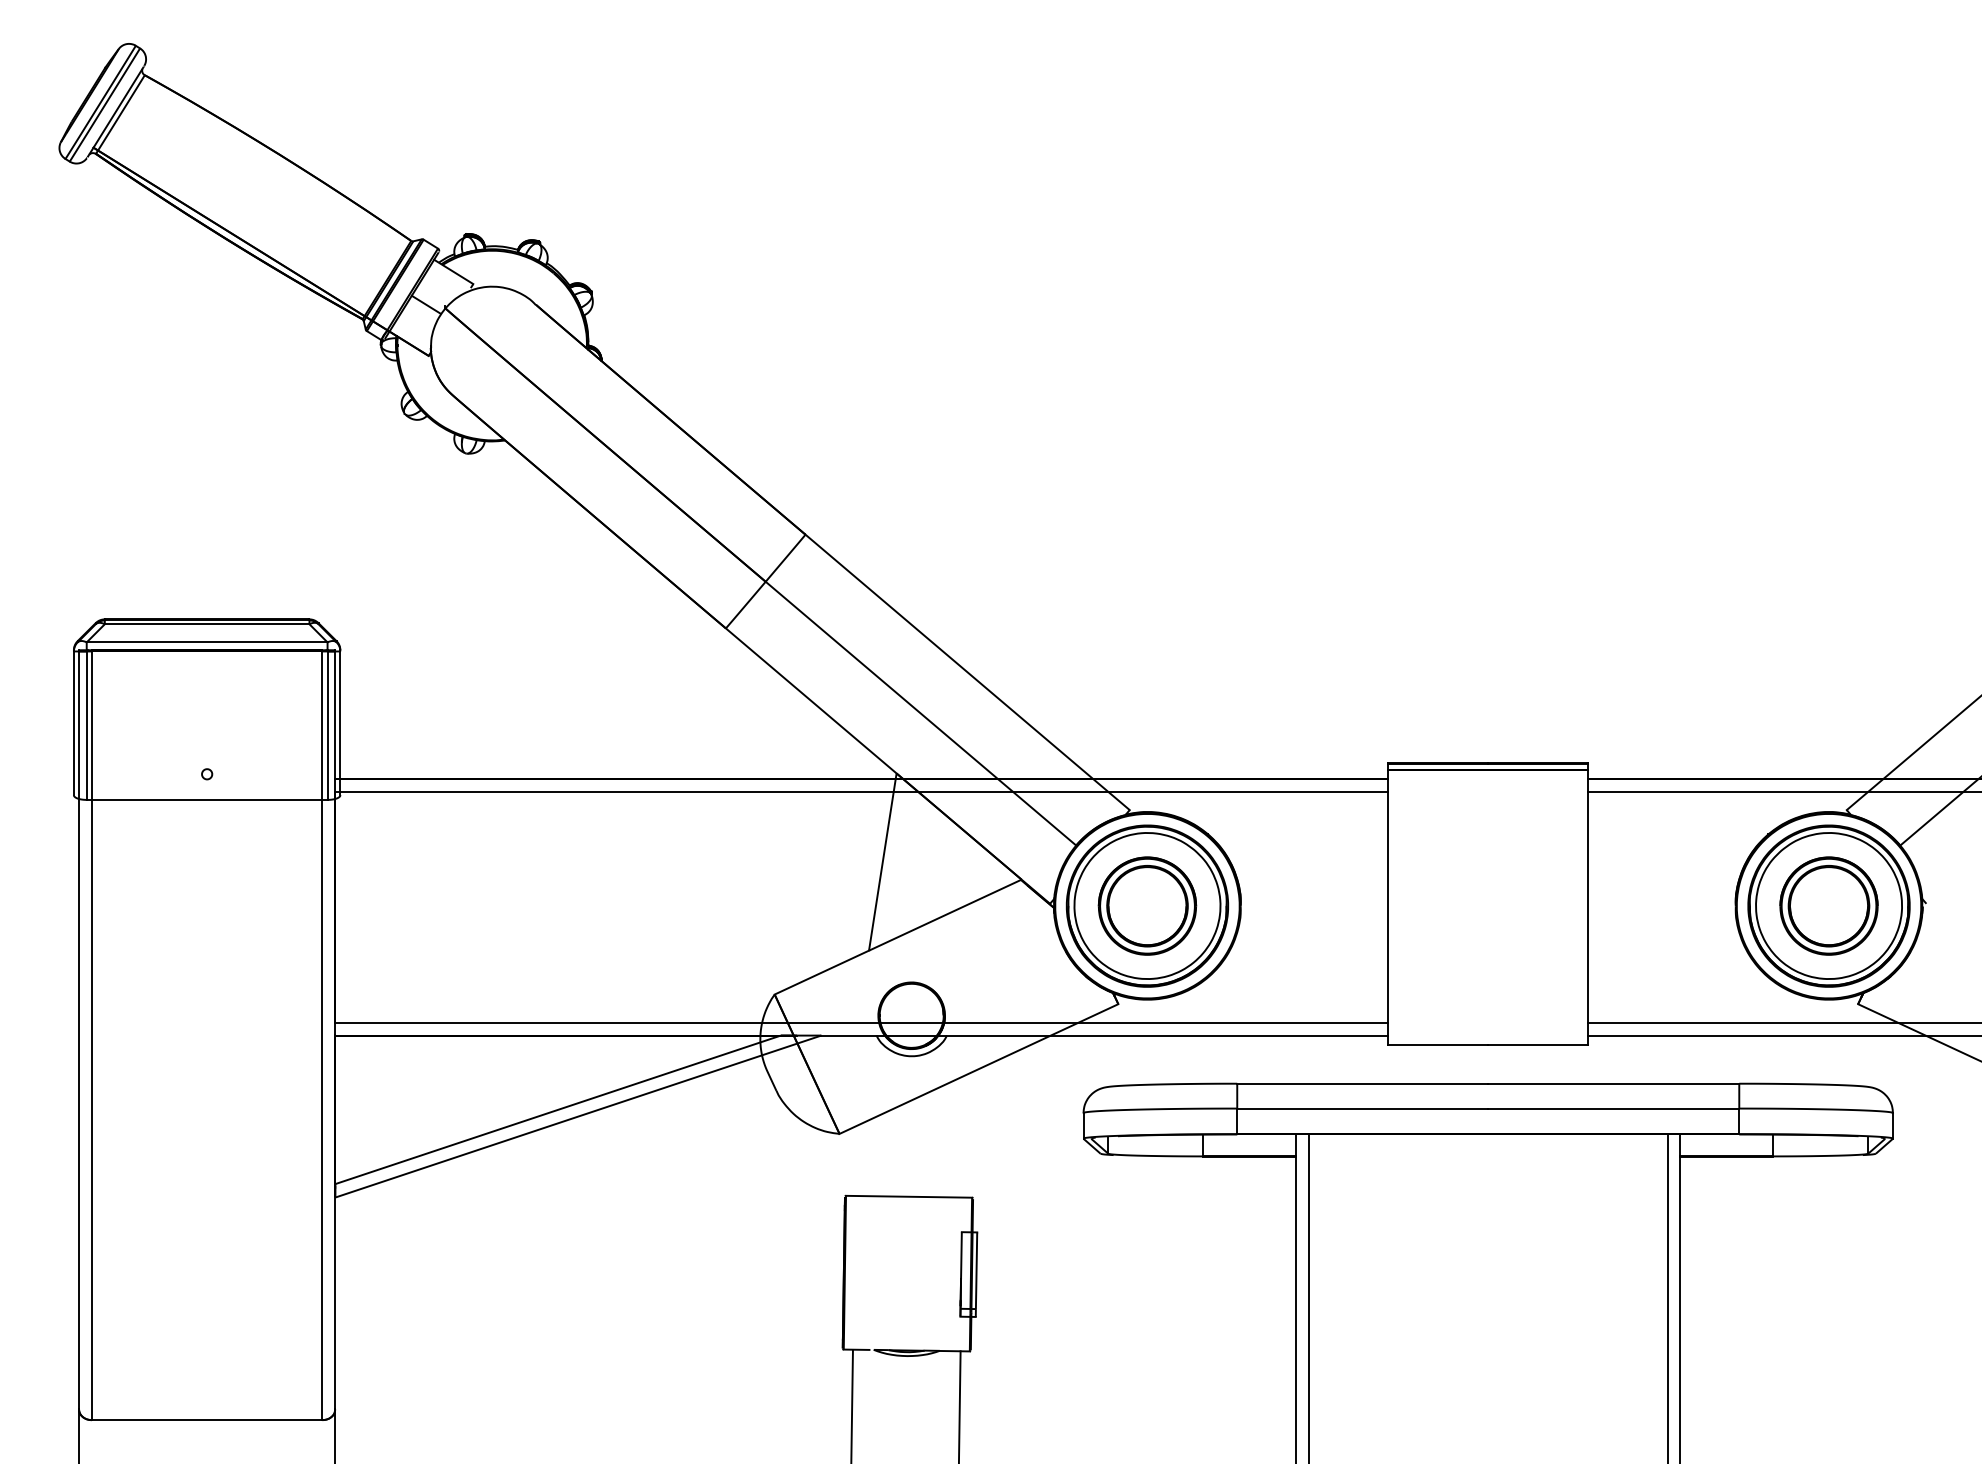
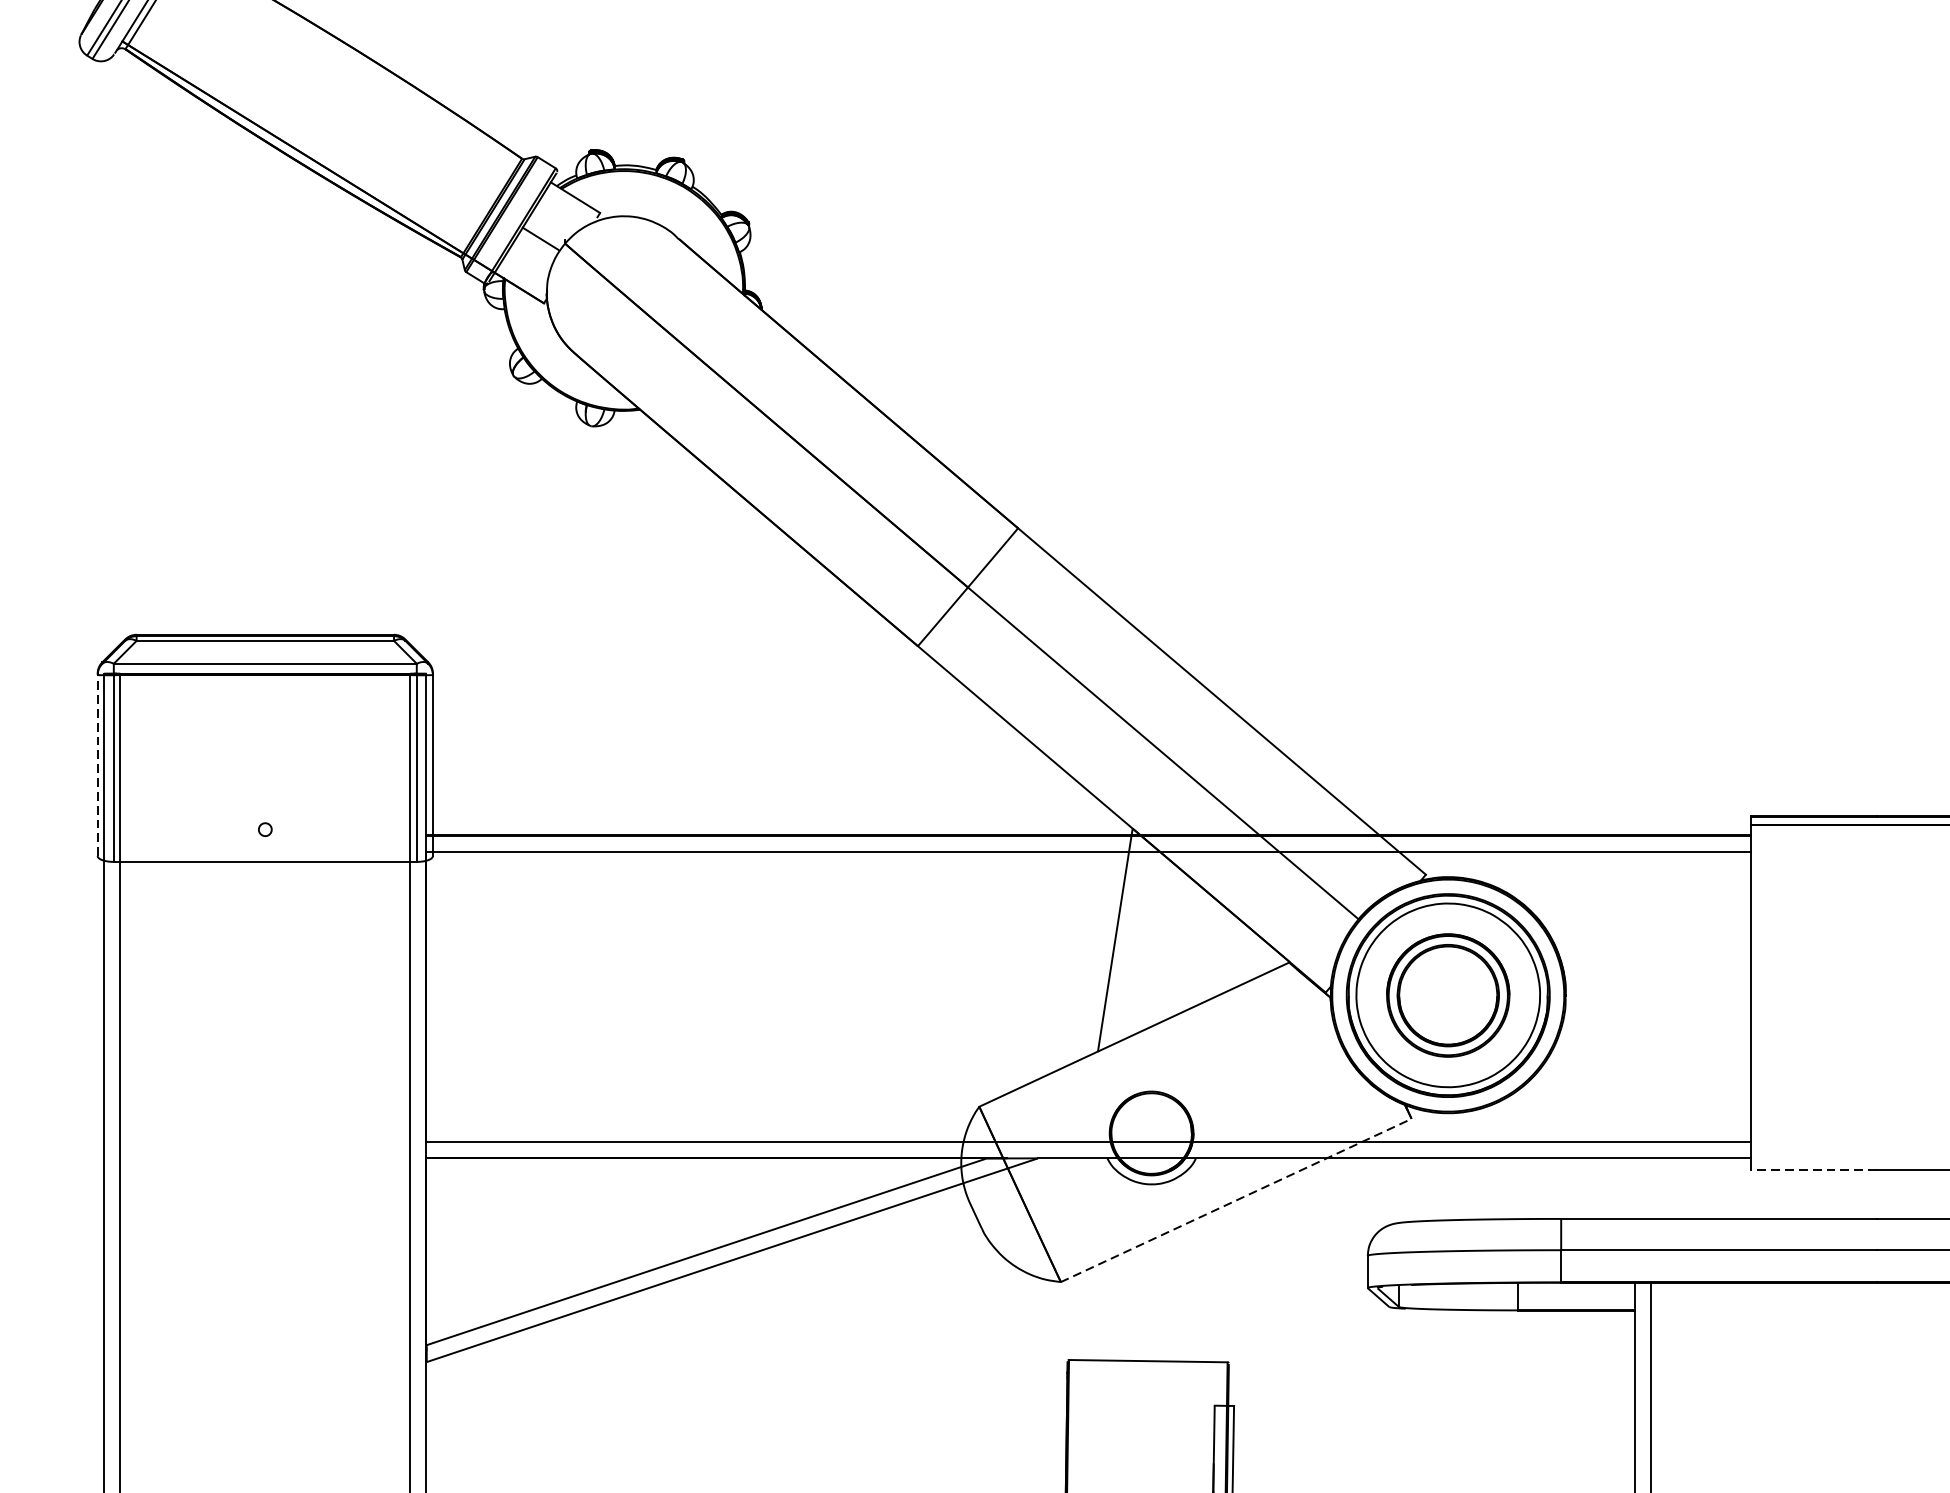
line: (73, 723) -> (97, 765), solid -> dashed
line: (1438, 1044) -> (1814, 1169), solid -> dashed
line: (978, 1069) -> (1235, 1201), solid -> dashed

